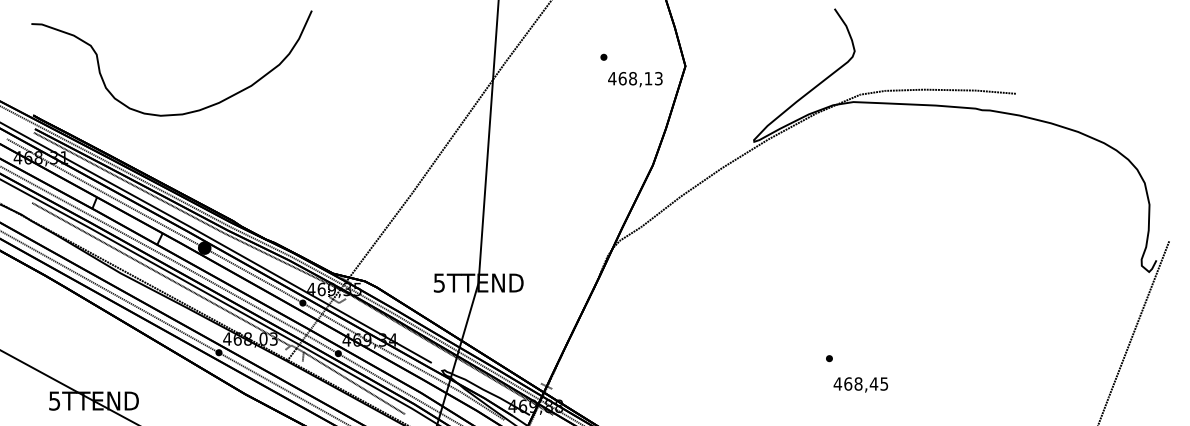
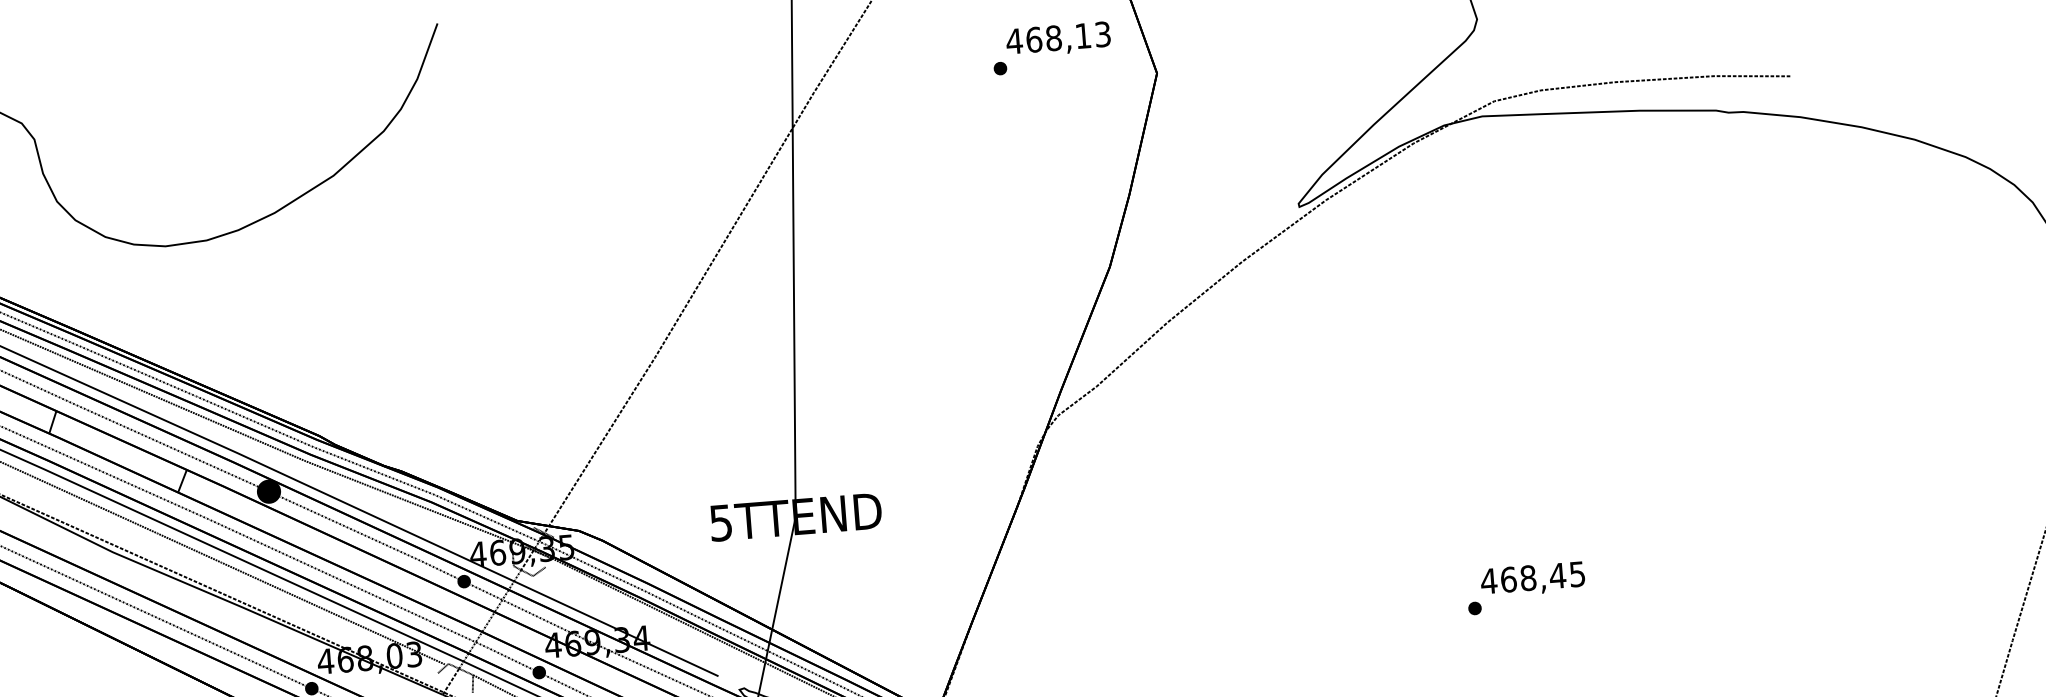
text: (635, 79) -> (1058, 39), moved
text: (860, 384) -> (1532, 578), moved

